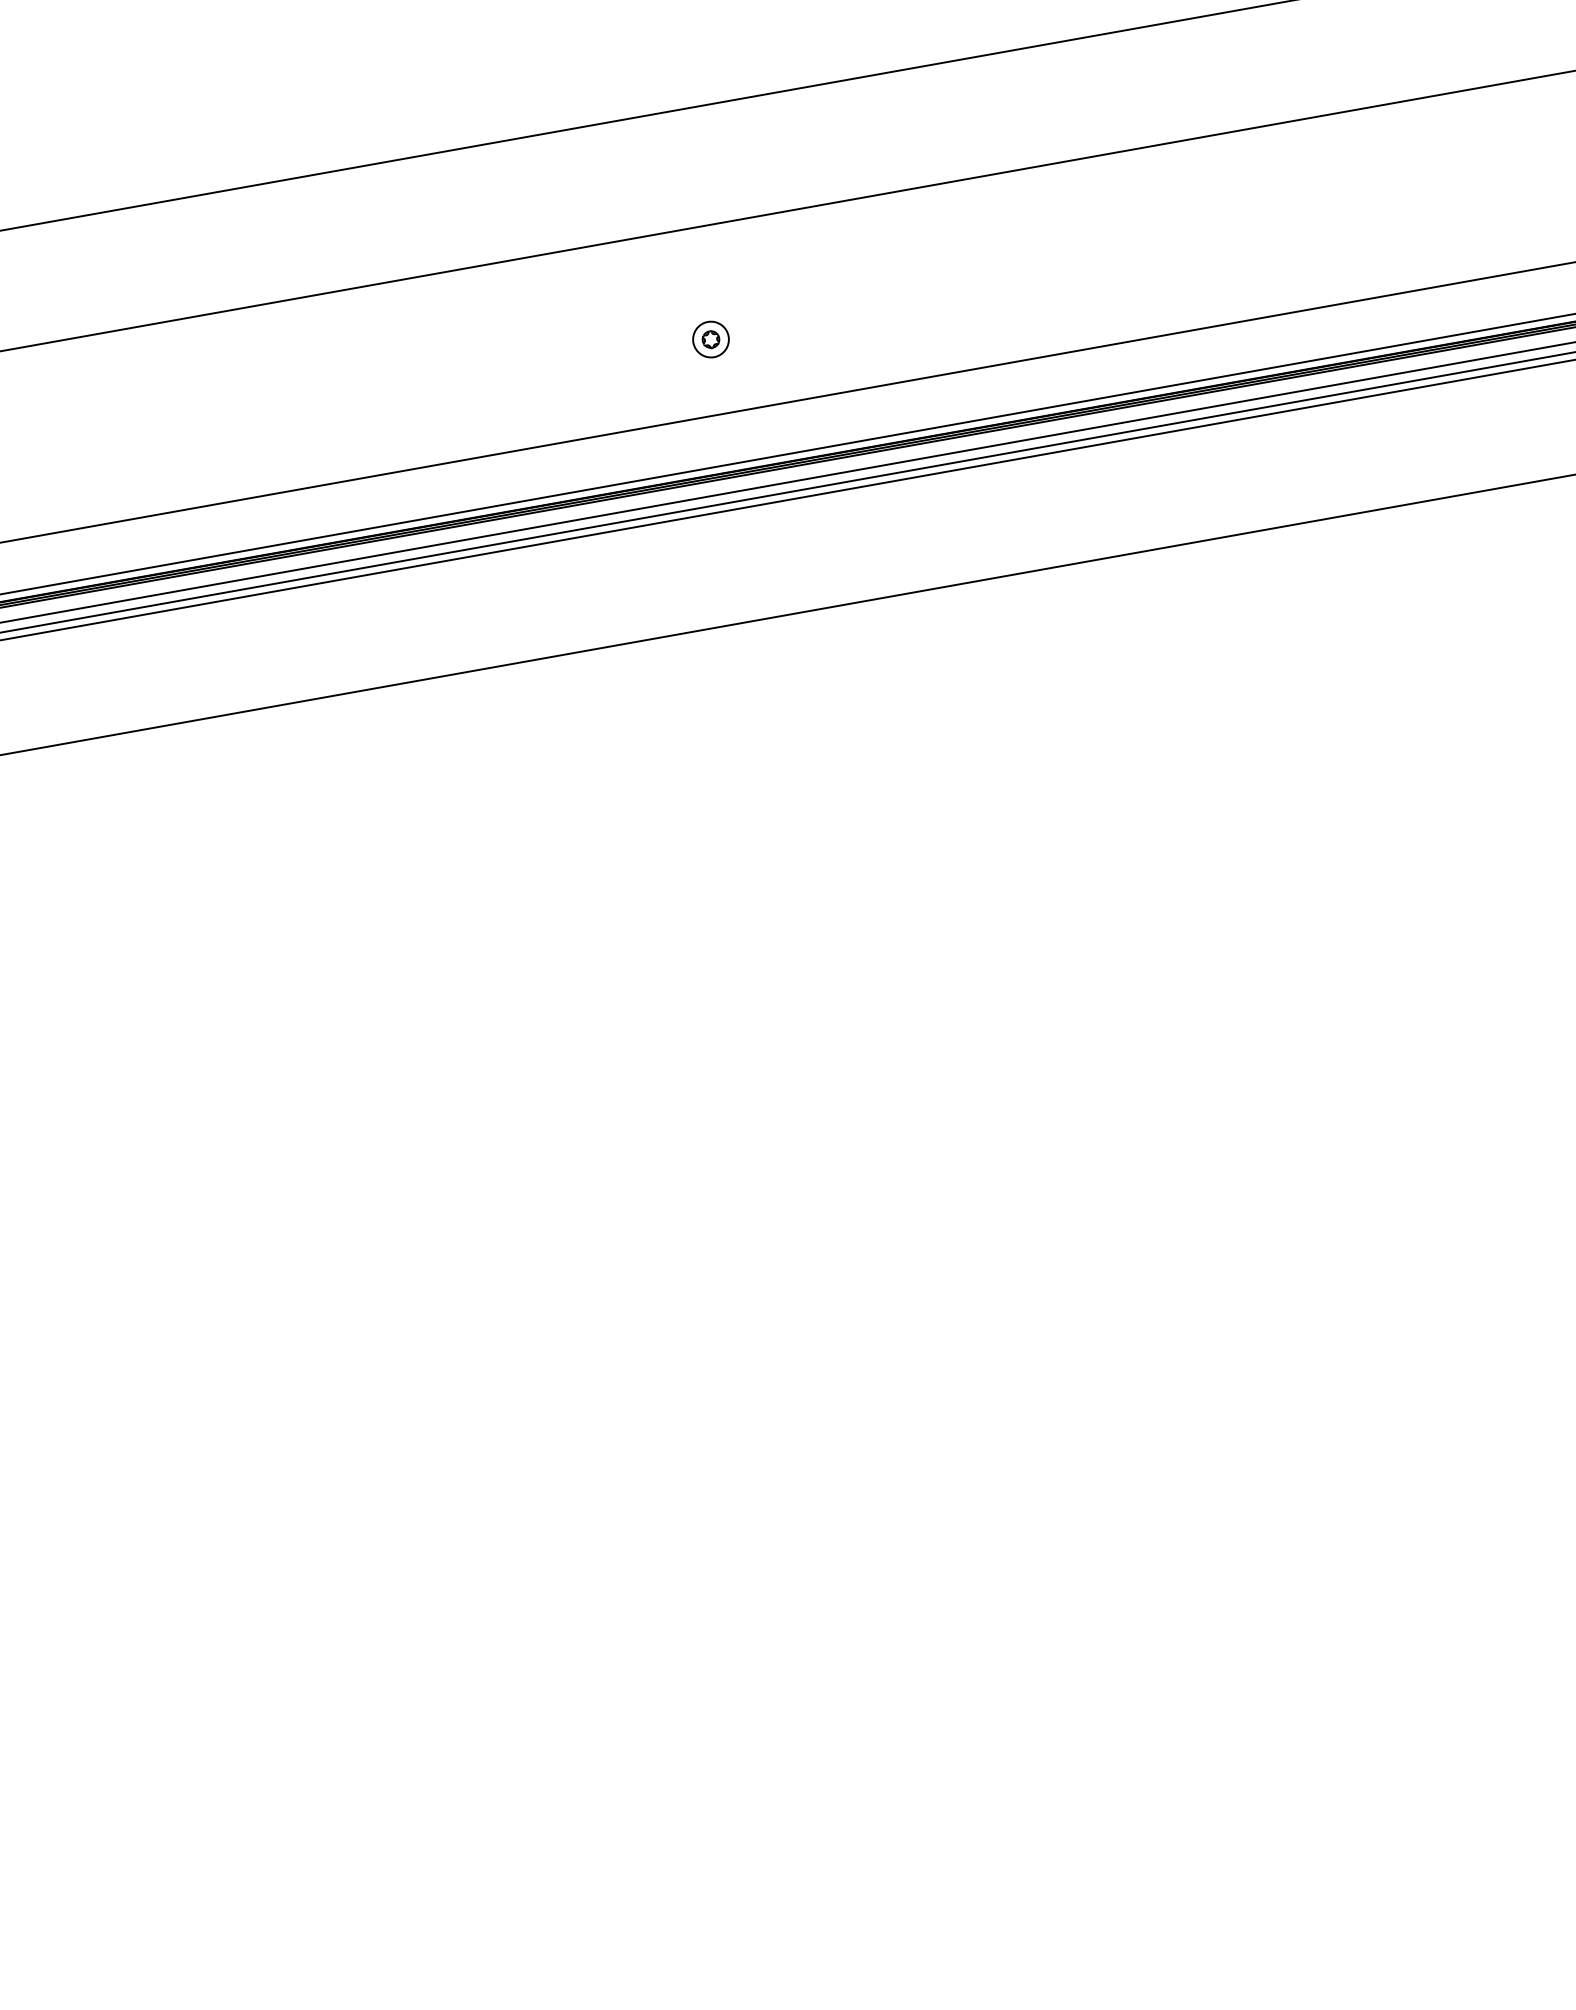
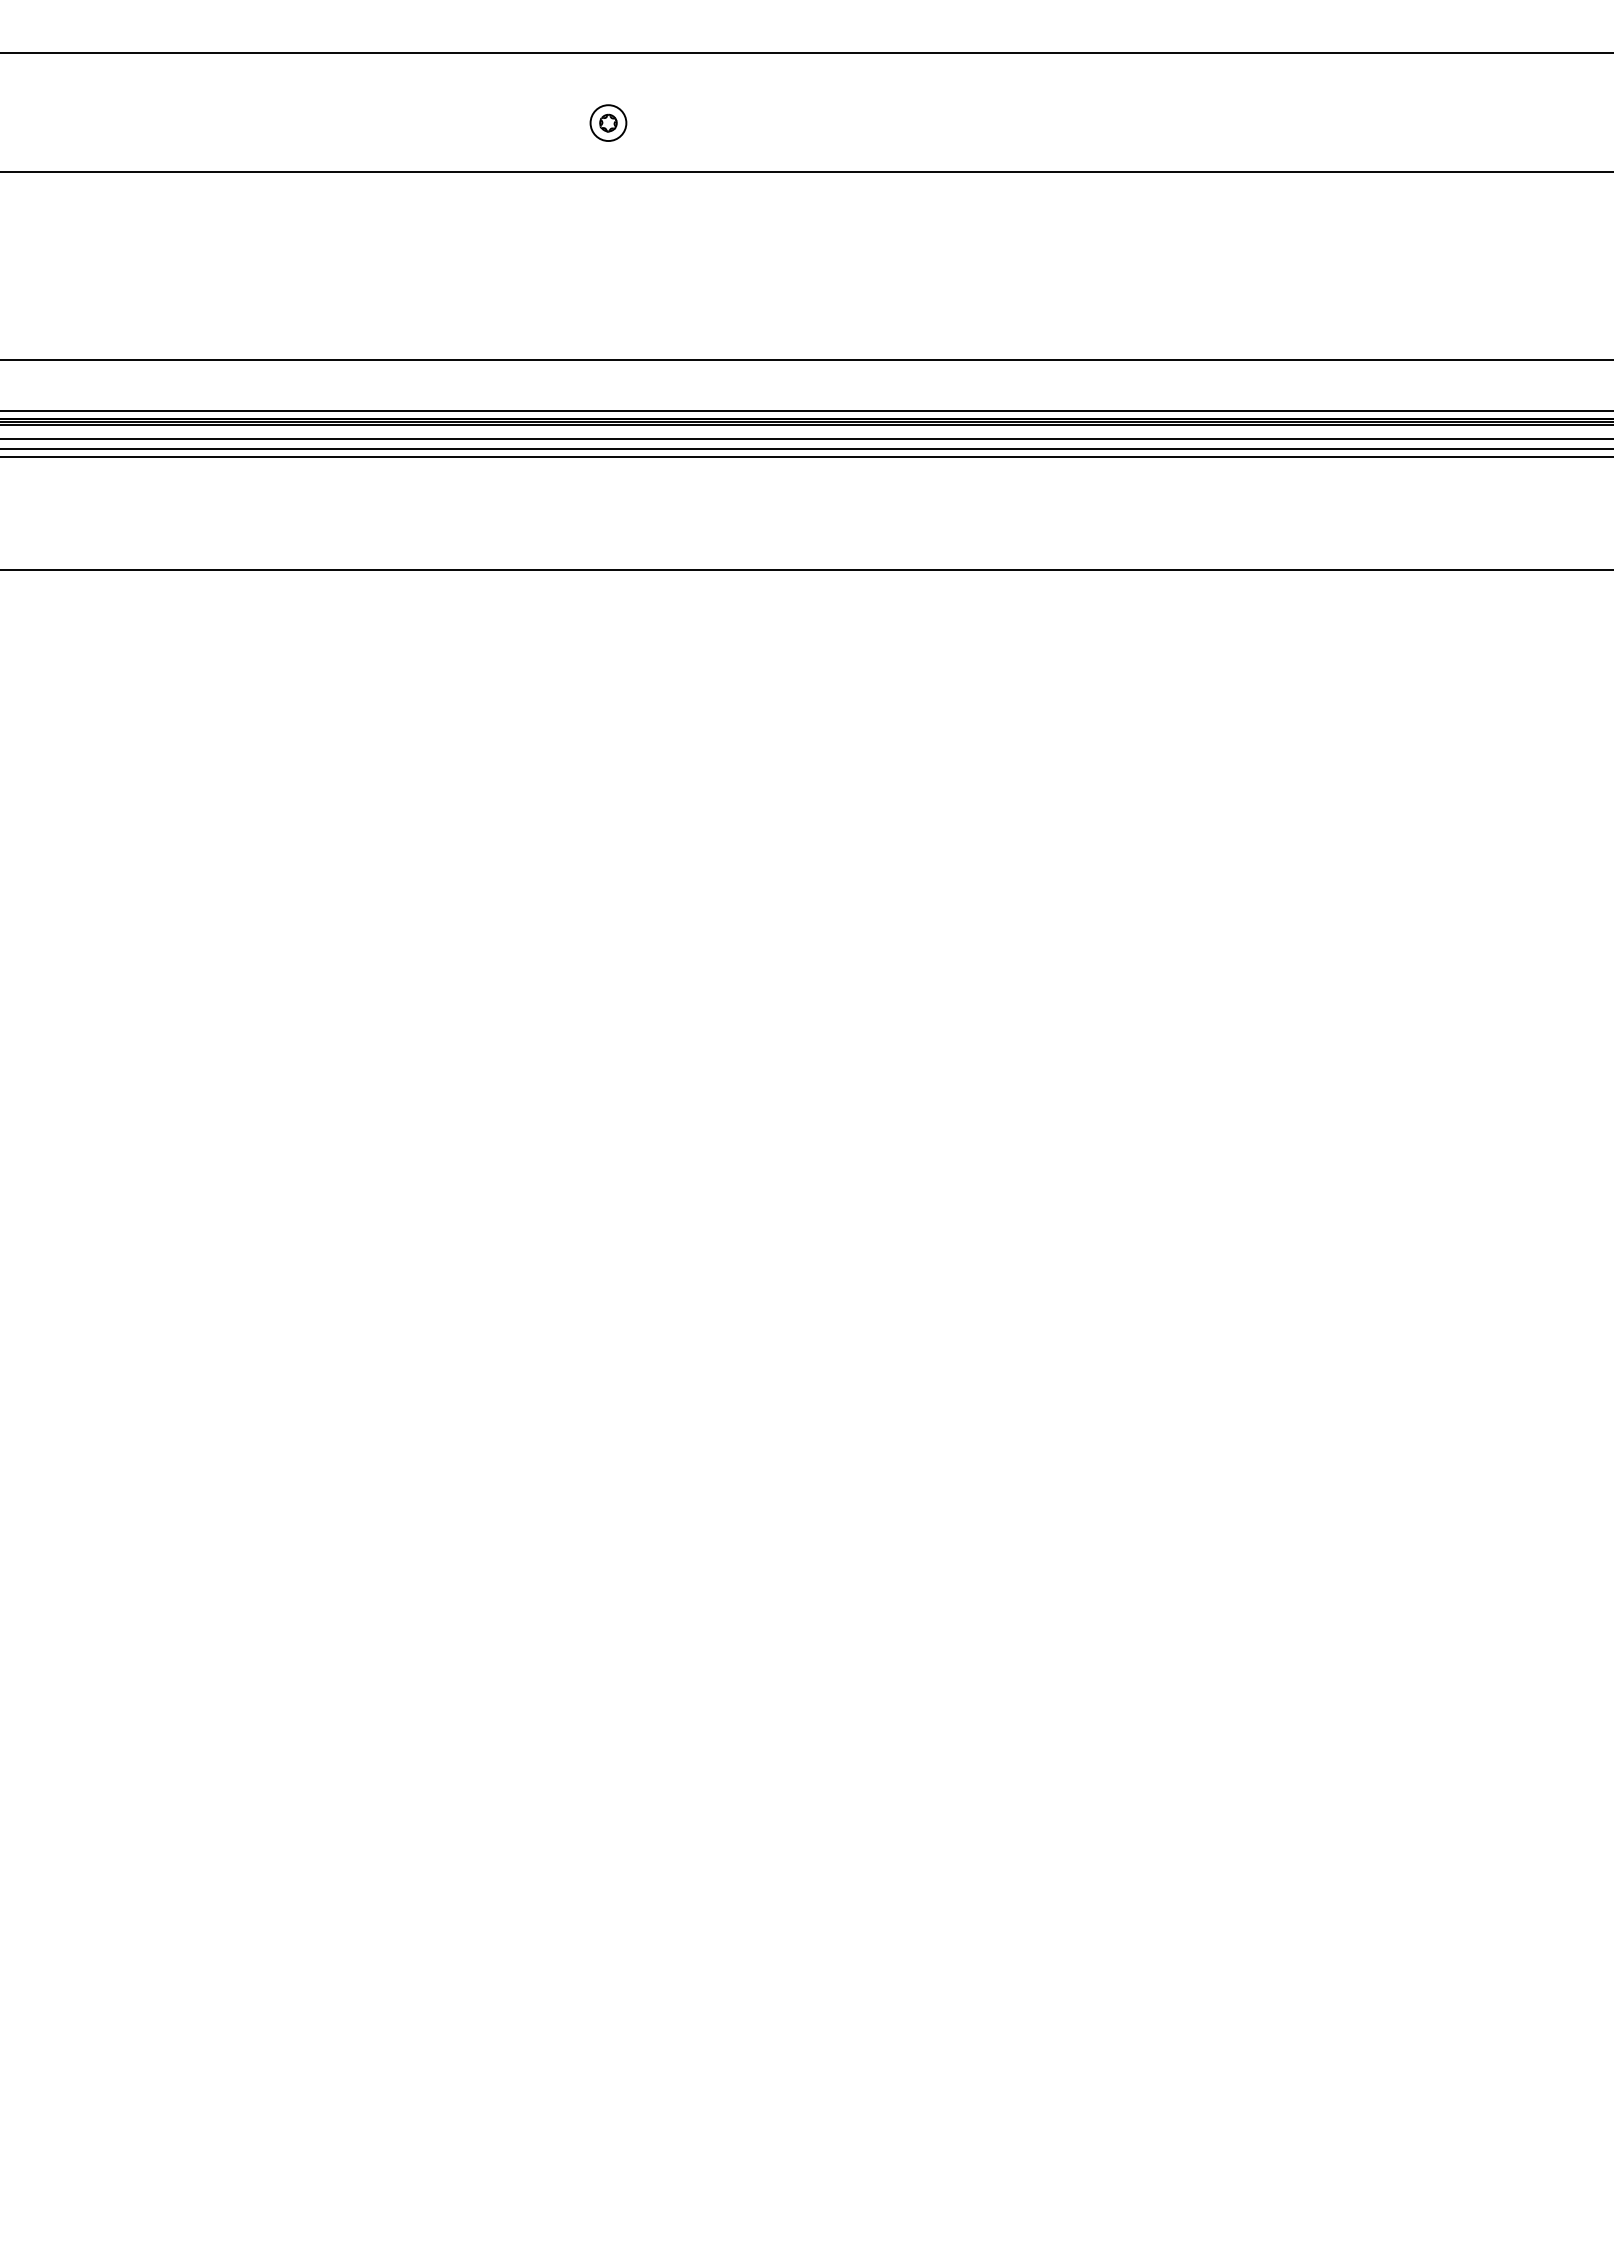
part: (710, 338) -> (608, 122), moved

